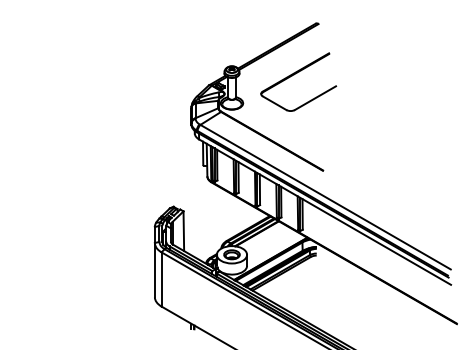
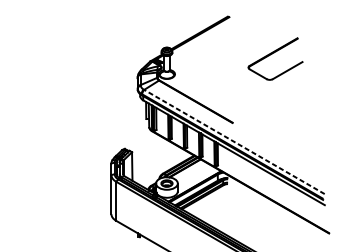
part: (294, 75) -> (272, 54), moved
line: (325, 197) -> (234, 142), solid -> dashed

